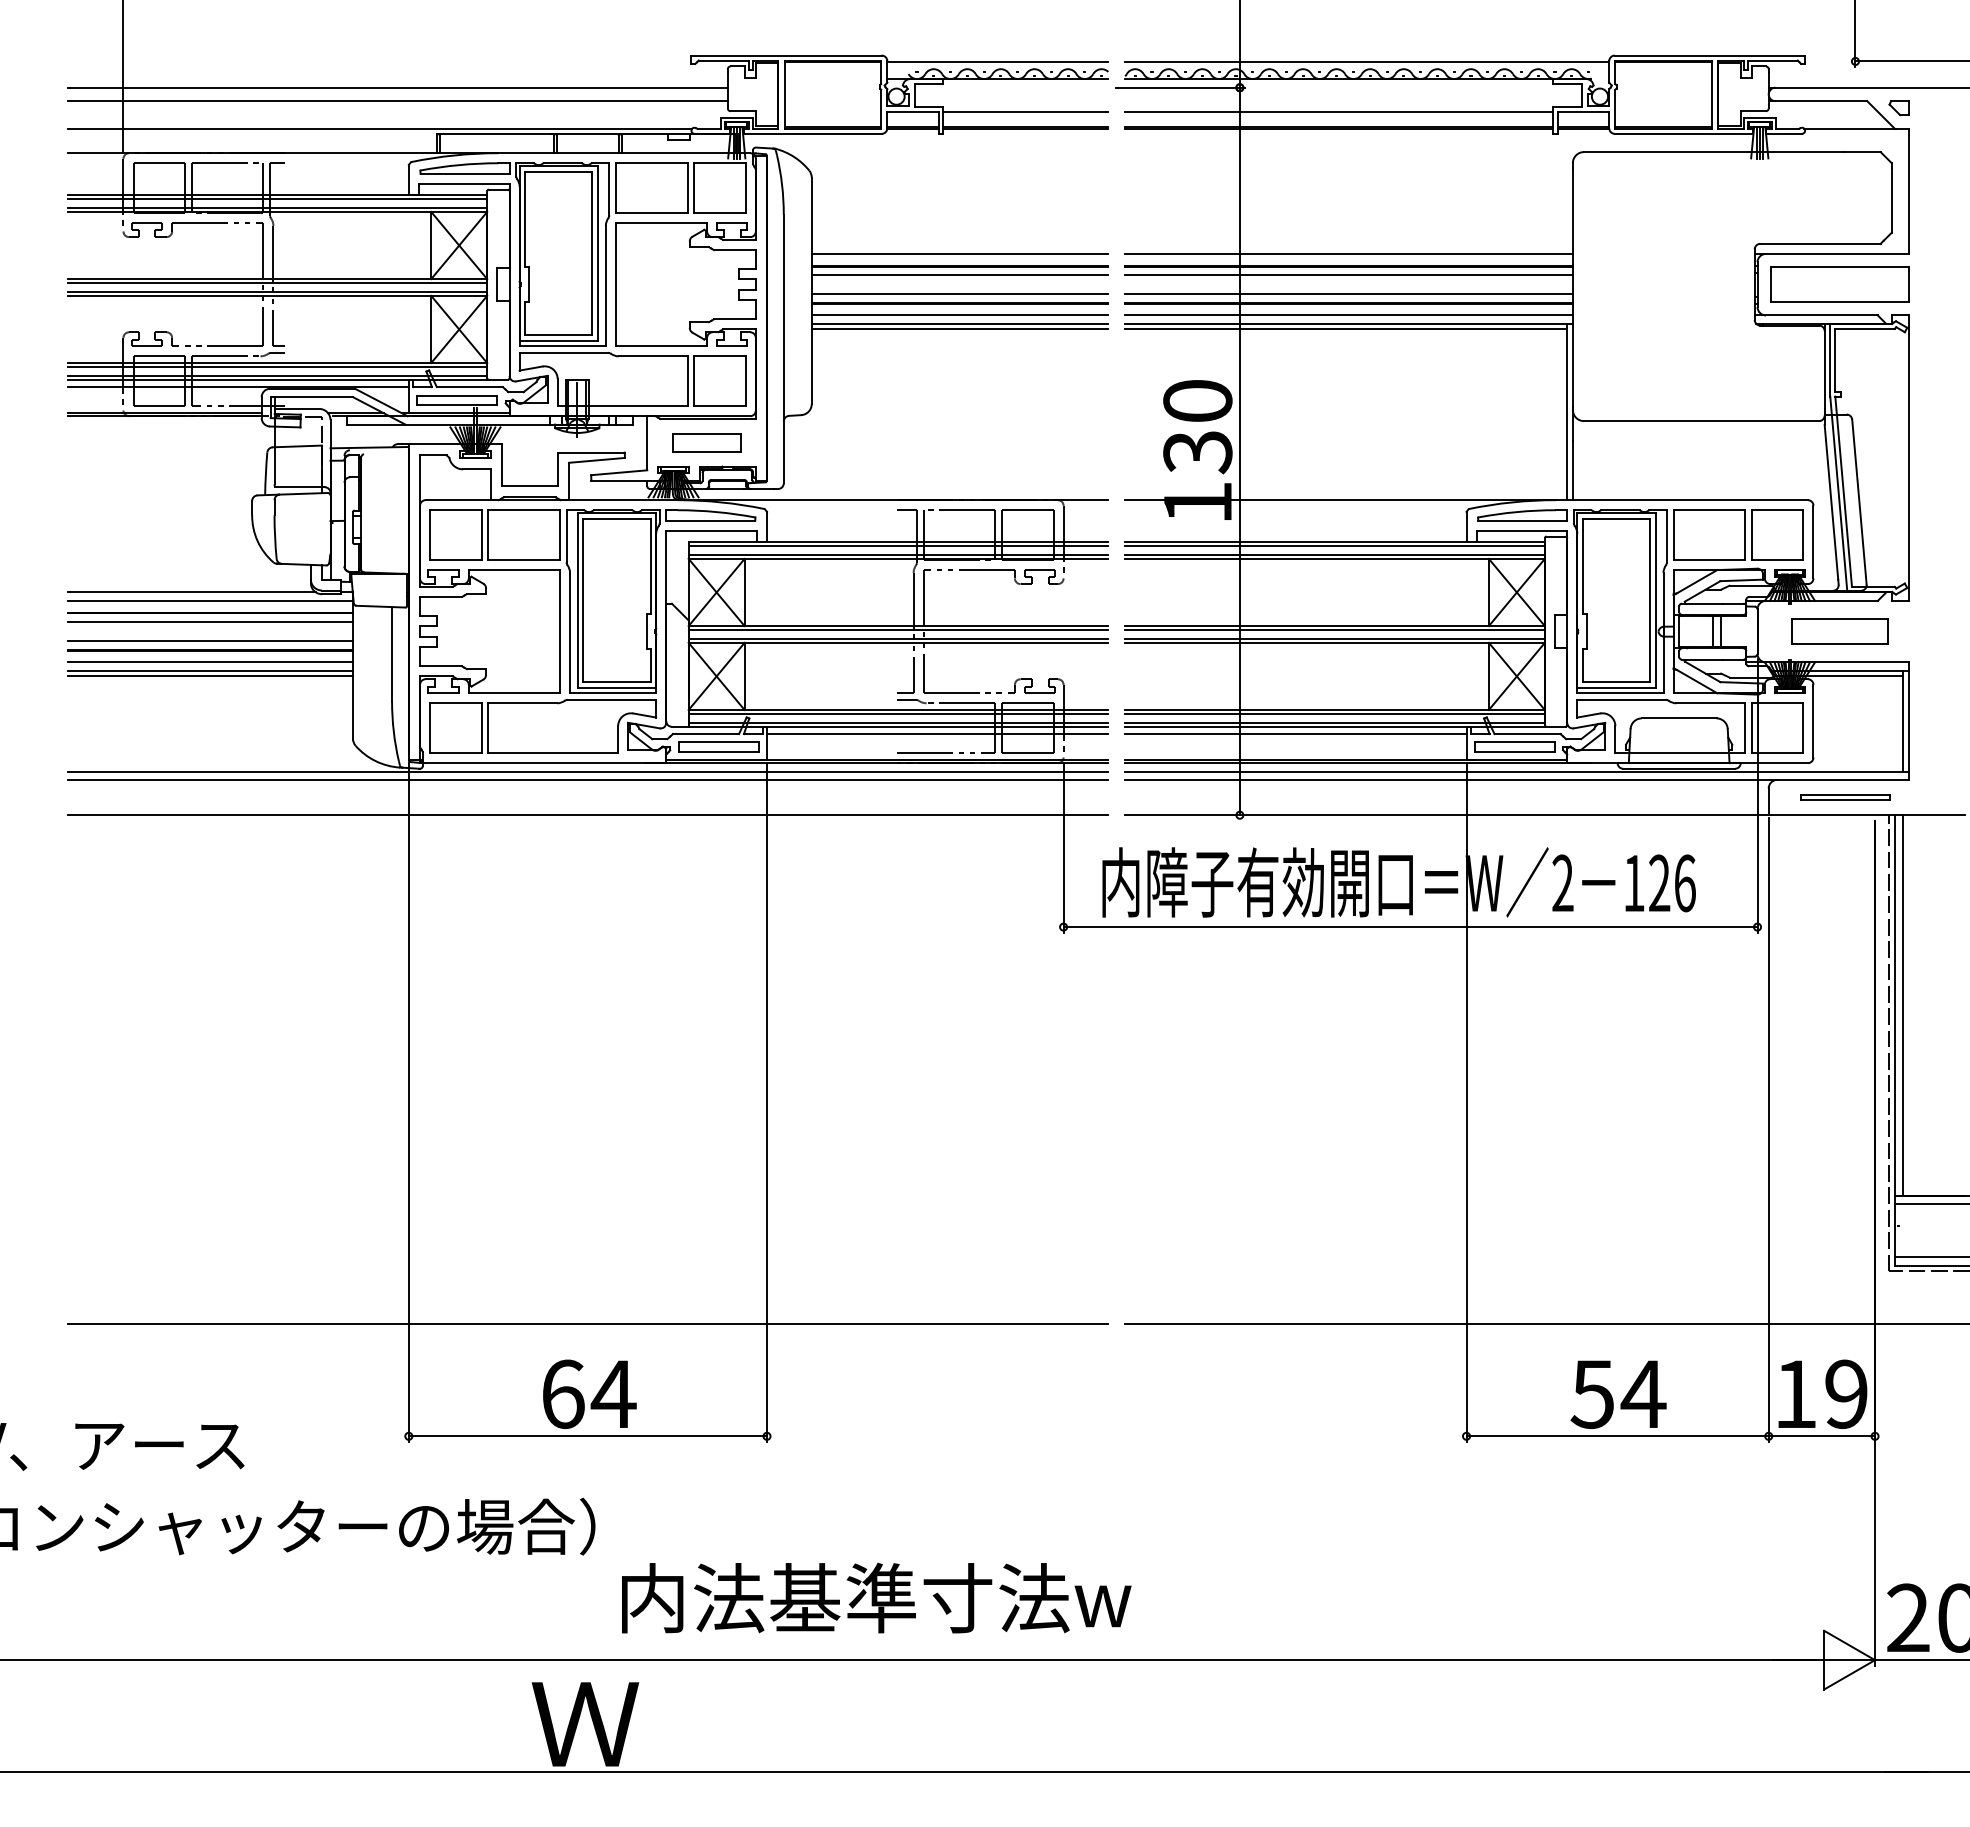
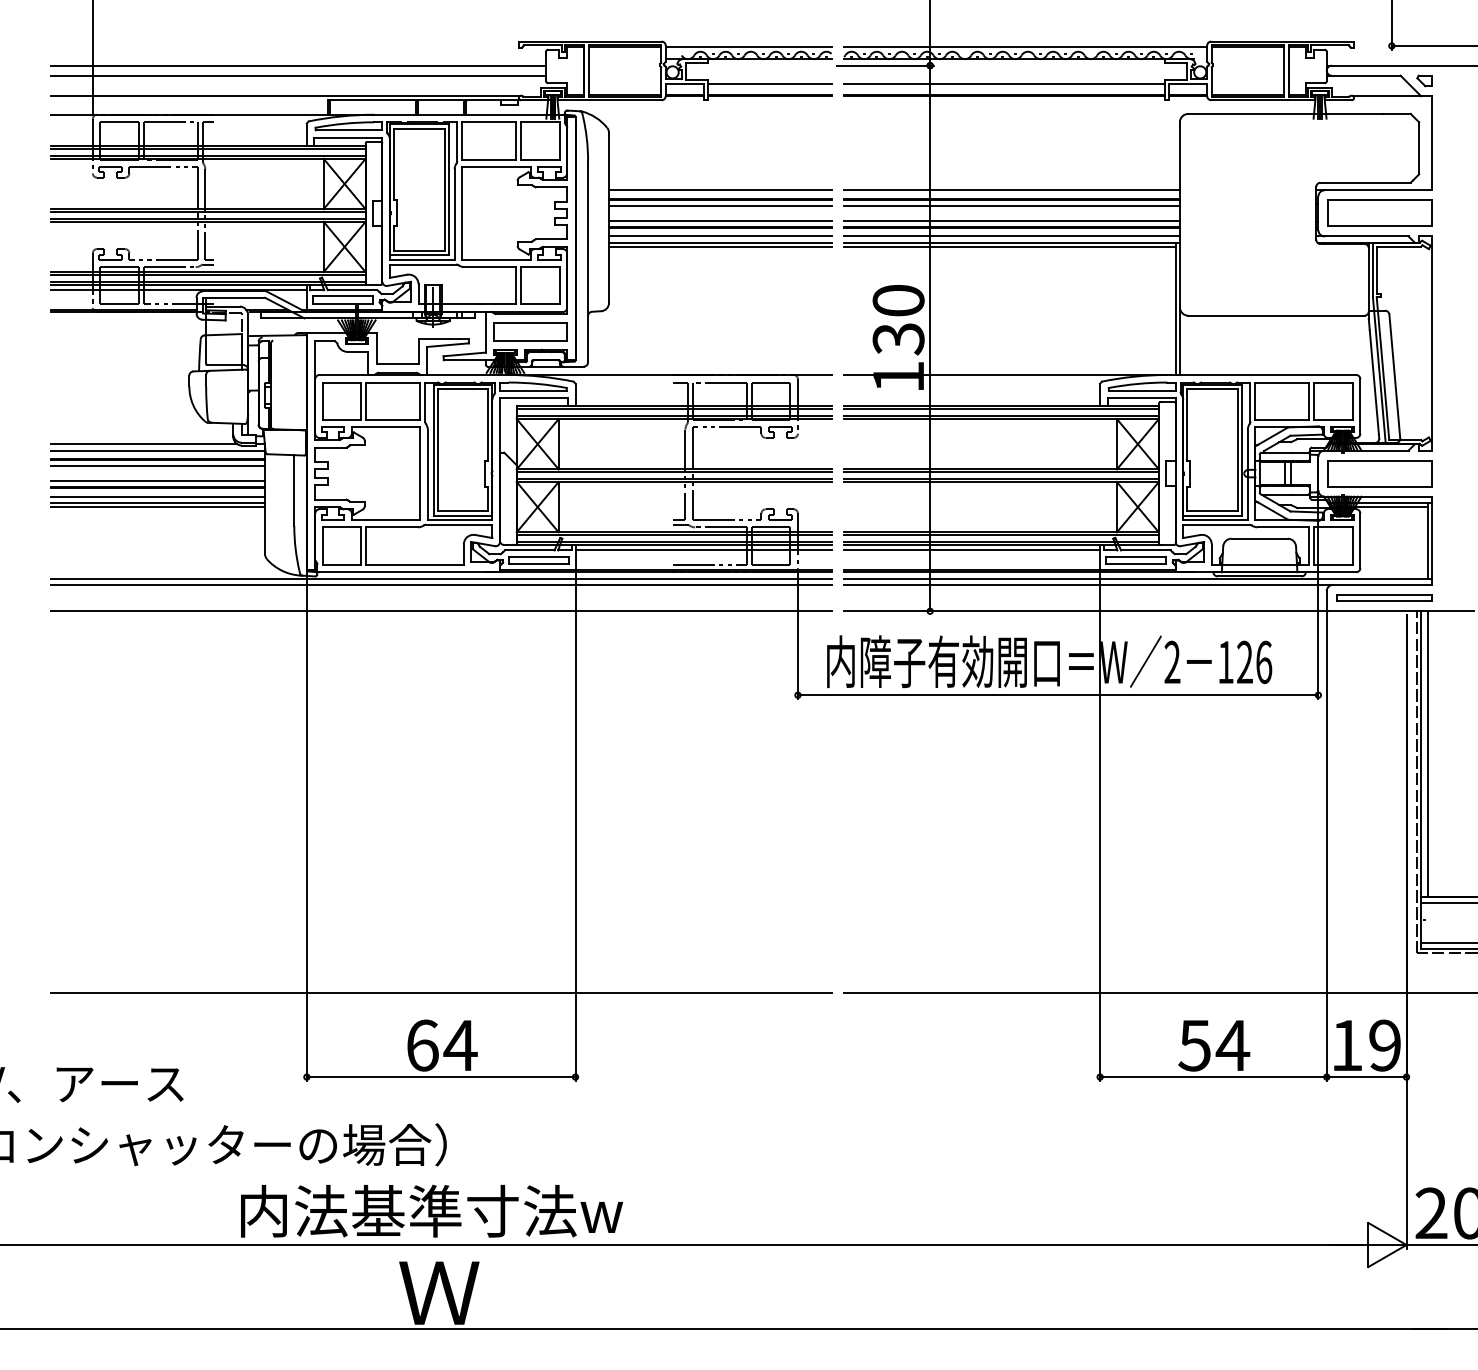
part: (706, 442) -> (530, 331), size x1.43
part: (1839, 631) -> (1379, 473), size x1.43
part: (1845, 797) -> (1384, 598), size x1.43
text: (876, 1597) -> (431, 1210), moved

